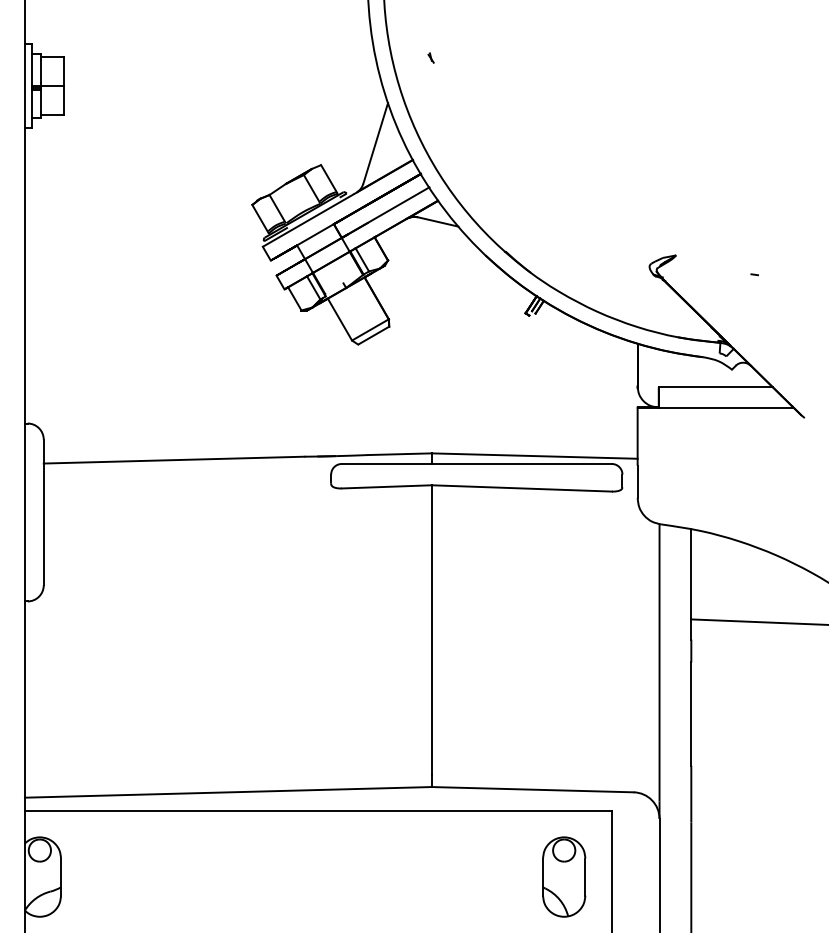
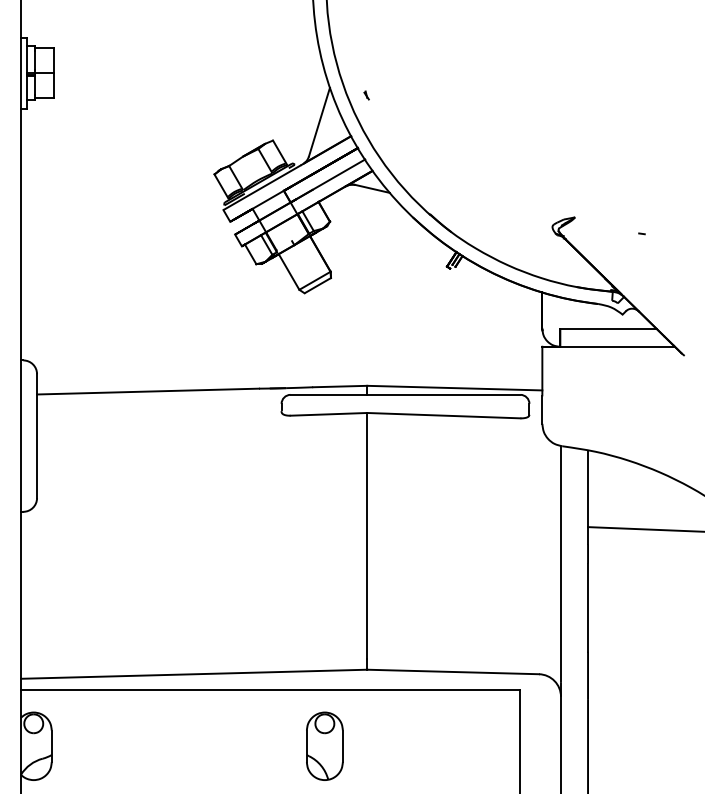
part: (430, 58) -> (366, 95), moved
part: (563, 876) -> (324, 745), moved

